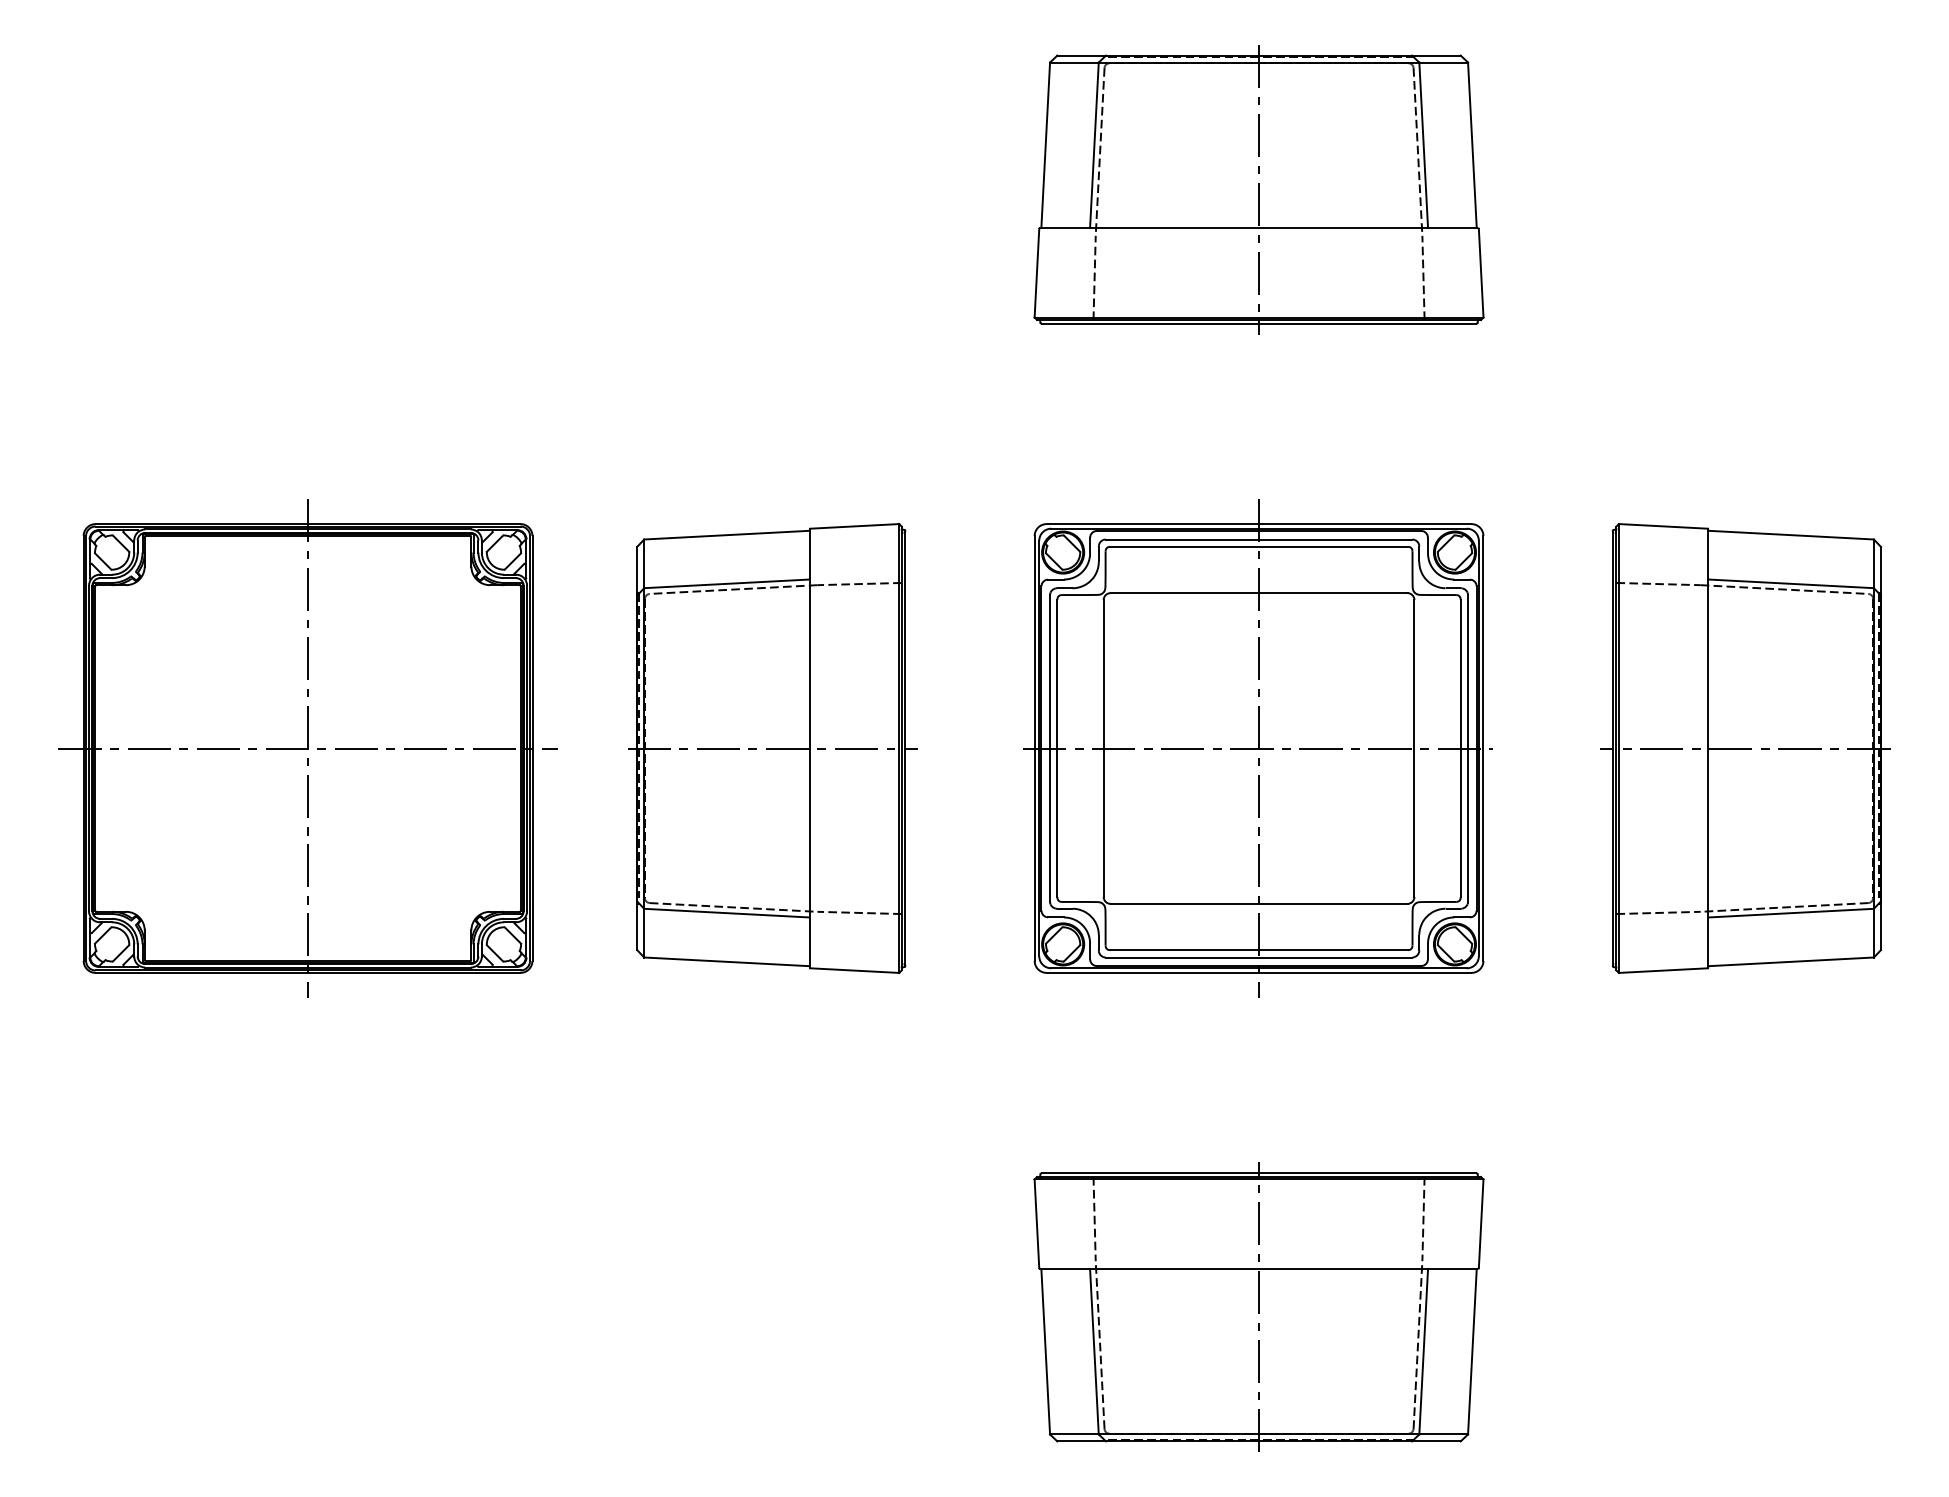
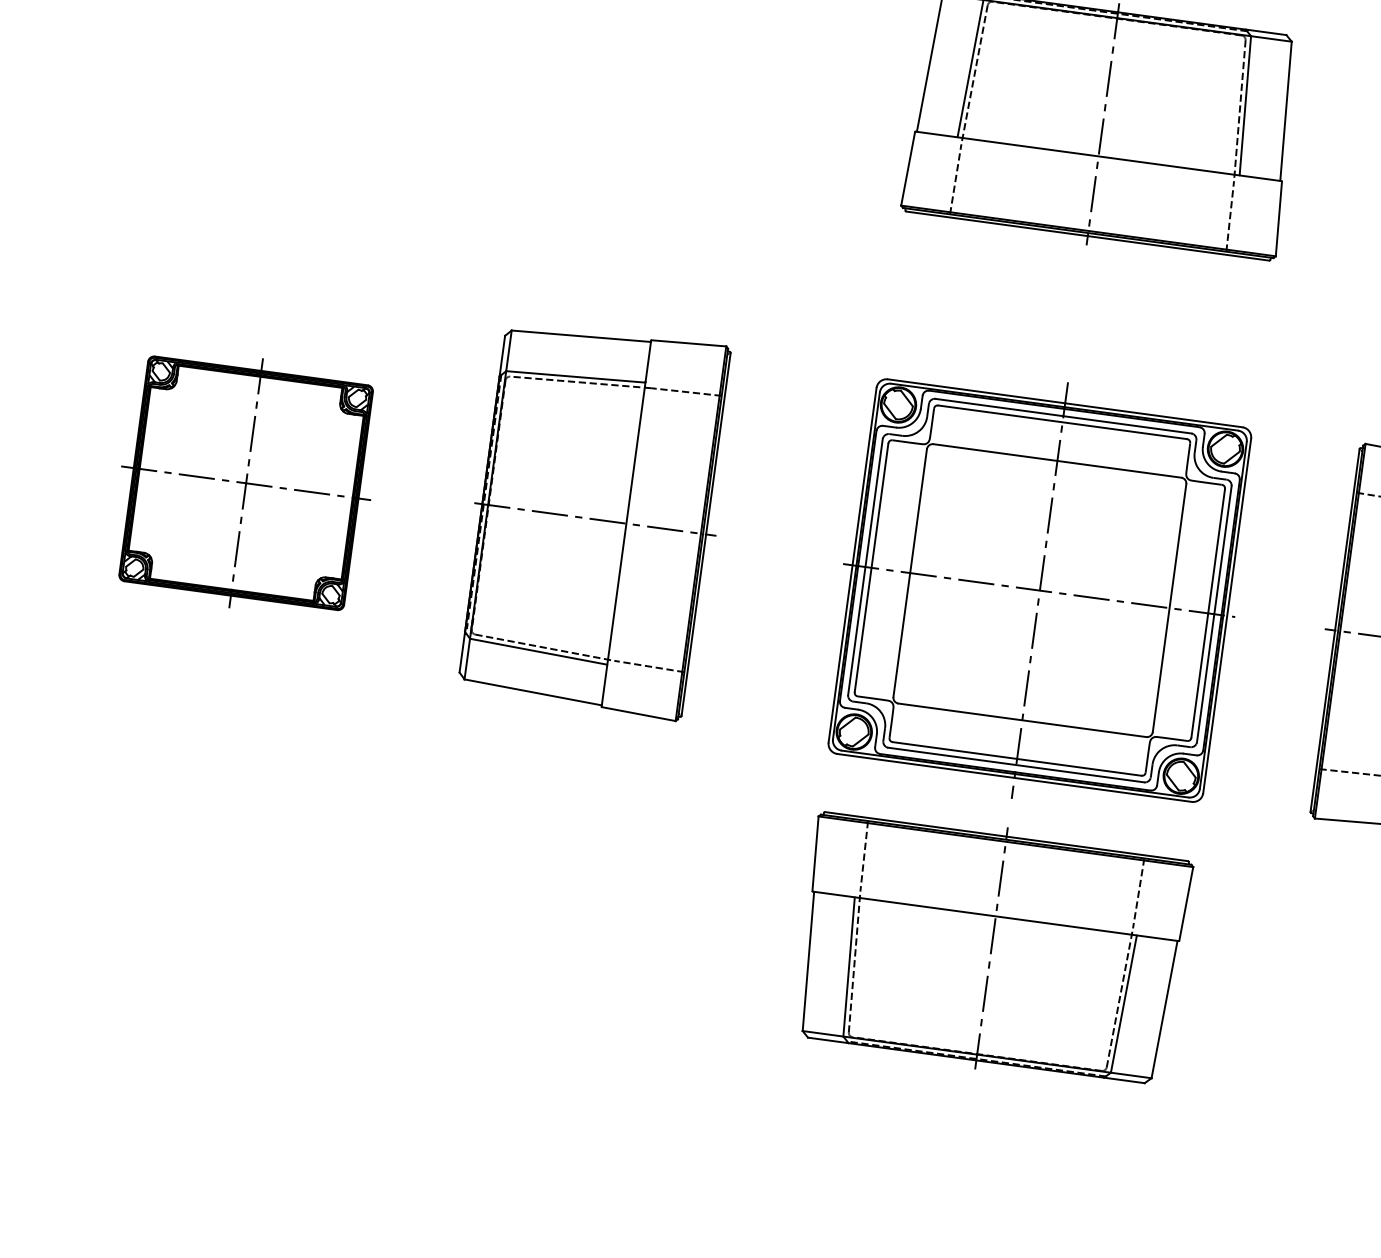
part: (307, 748) -> (245, 483), size x0.6
part: (772, 748) -> (595, 519), moved
part: (1258, 1306) -> (991, 947), moved

